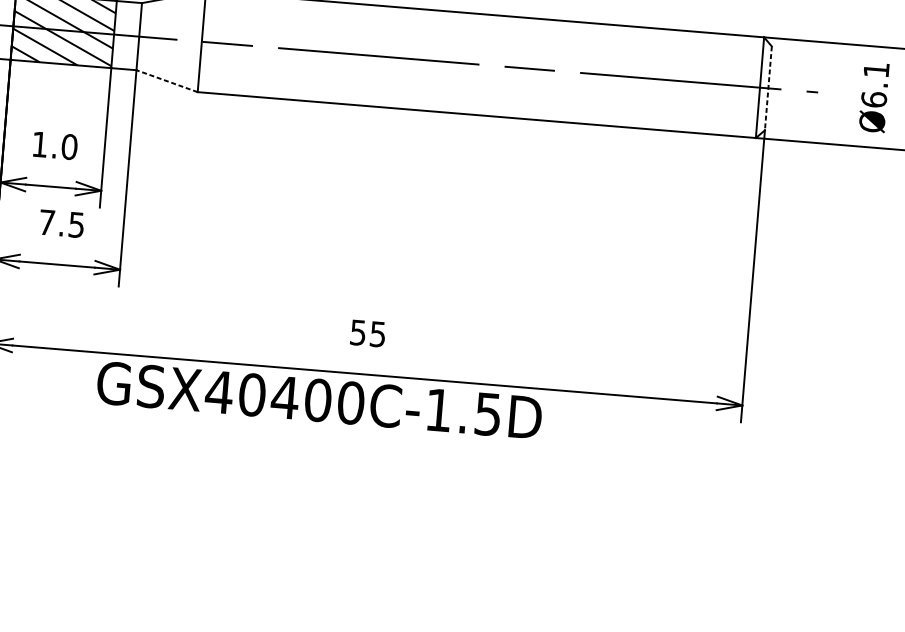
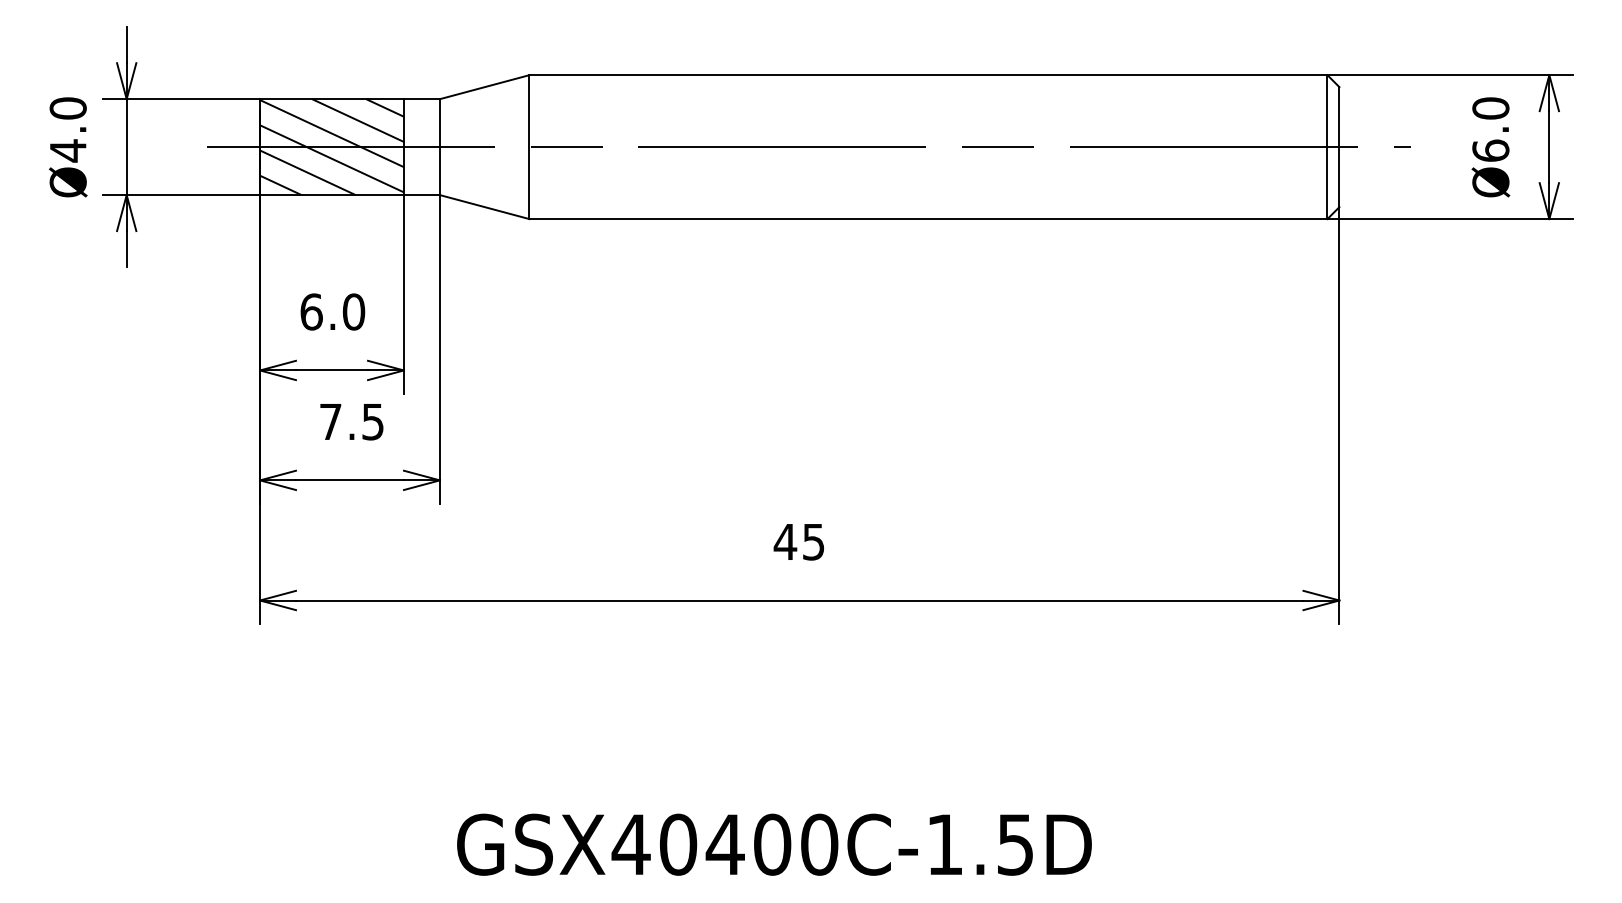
text: (876, 70) -> (1490, 108), Ø6.1 -> Ø6.0
line: (166, 80) -> (484, 206), dashed -> solid
line: (768, 88) -> (1339, 147), dashed -> solid
text: (39, 144) -> (311, 311), 1.0 -> 6.0
text: (358, 333) -> (785, 542), 55 -> 45
text: (319, 400) -> (774, 844), moved

